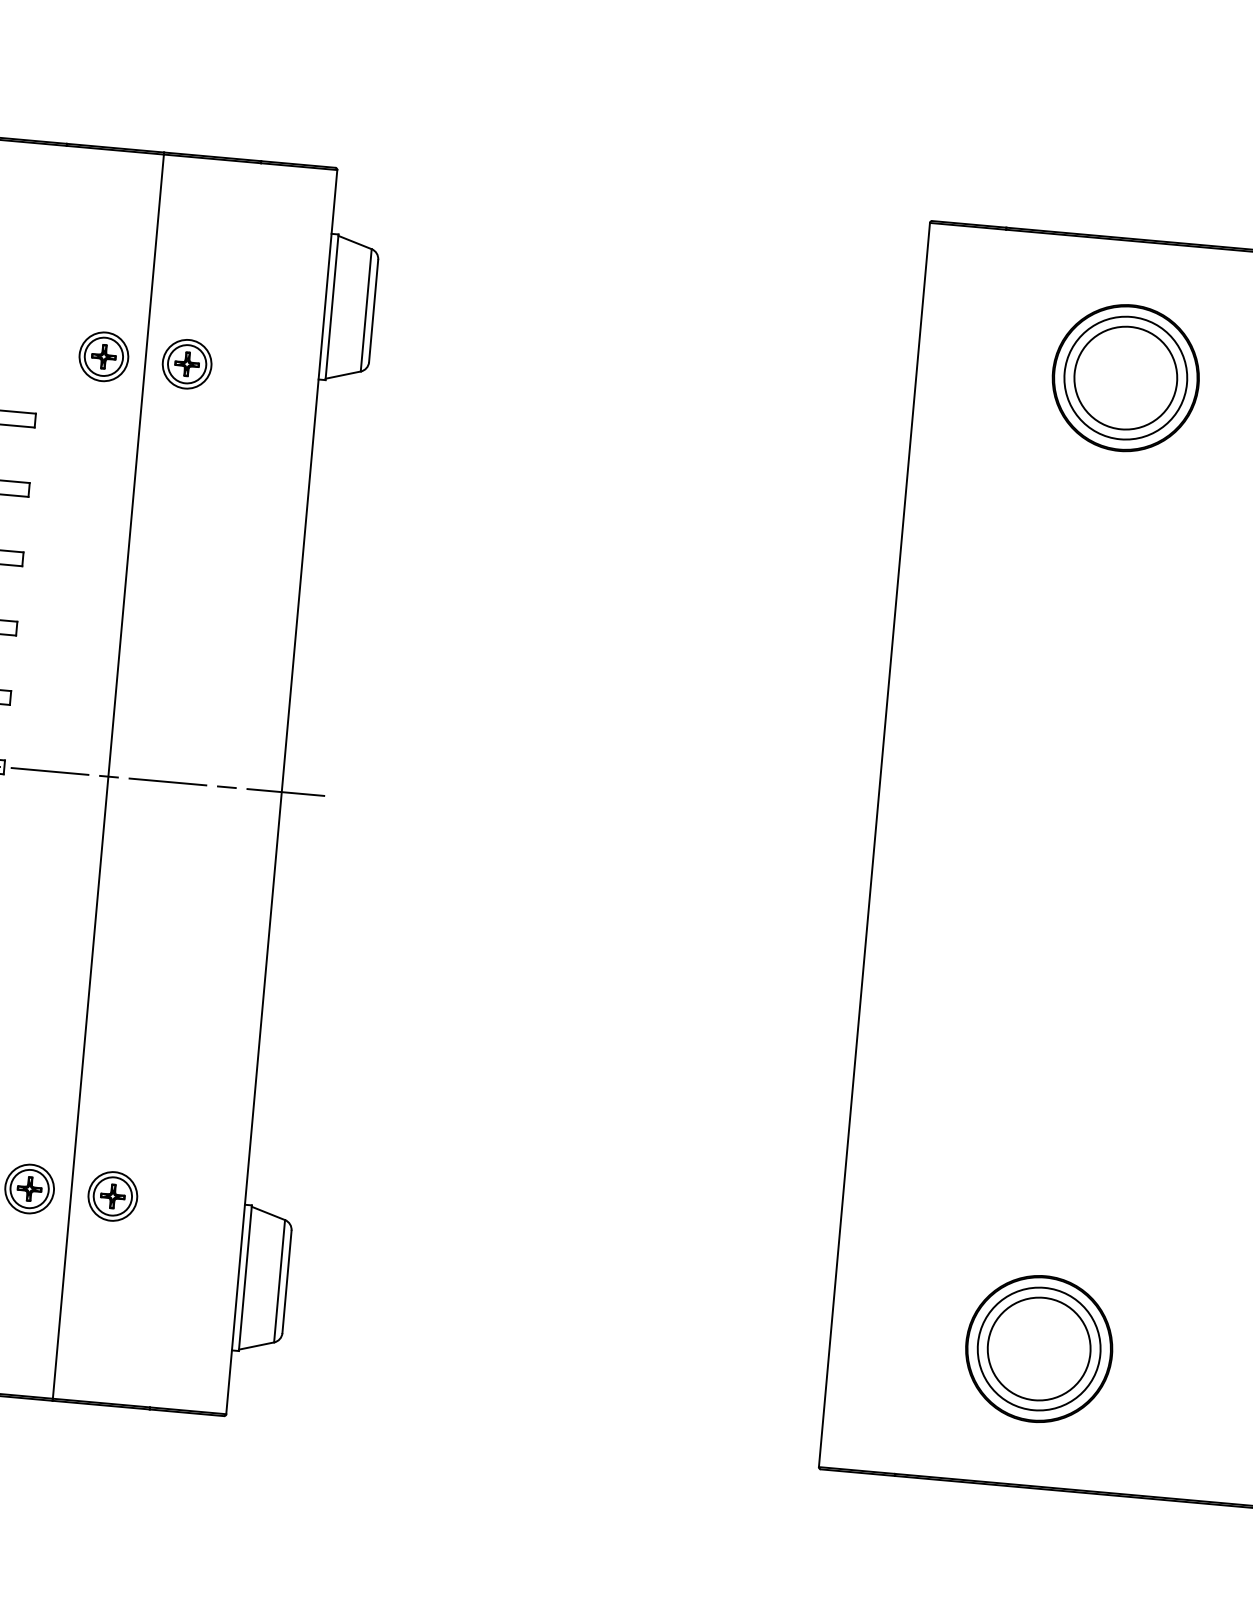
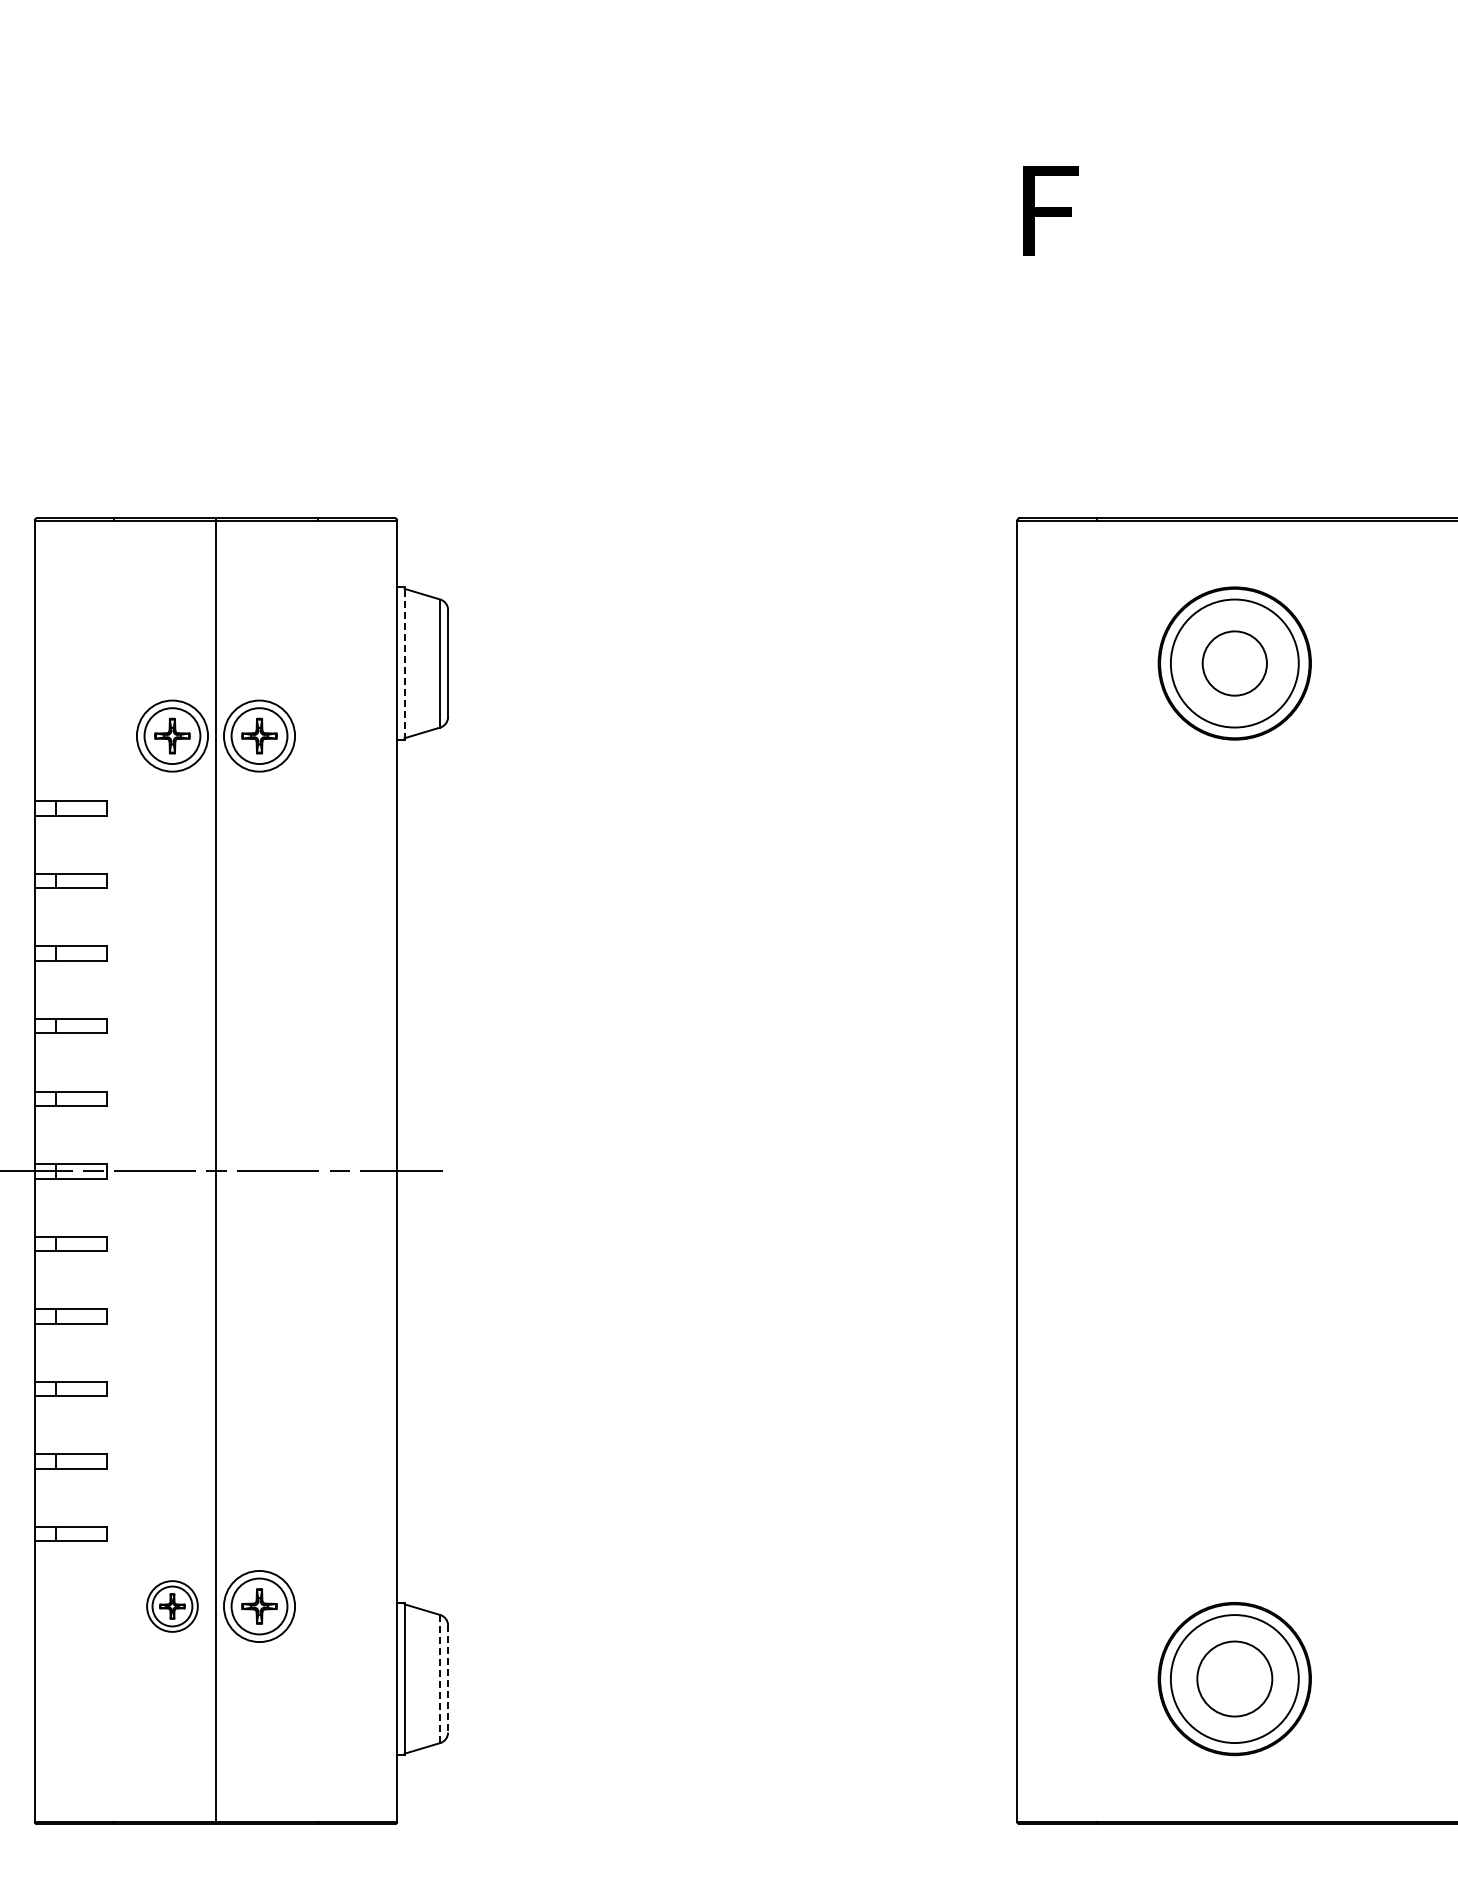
line: (331, 307) -> (404, 663), solid -> dashed
part: (104, 356) -> (172, 735), size x1.4
part: (187, 363) -> (259, 735), size x1.4
circle: (1125, 378) -> (1234, 663), size x0.6
part: (112, 1196) -> (259, 1606), size x1.4
line: (279, 1281) -> (440, 1679), solid -> dashed
line: (287, 1282) -> (448, 1679), solid -> dashed
circle: (1038, 1348) -> (1234, 1678), size x0.7

